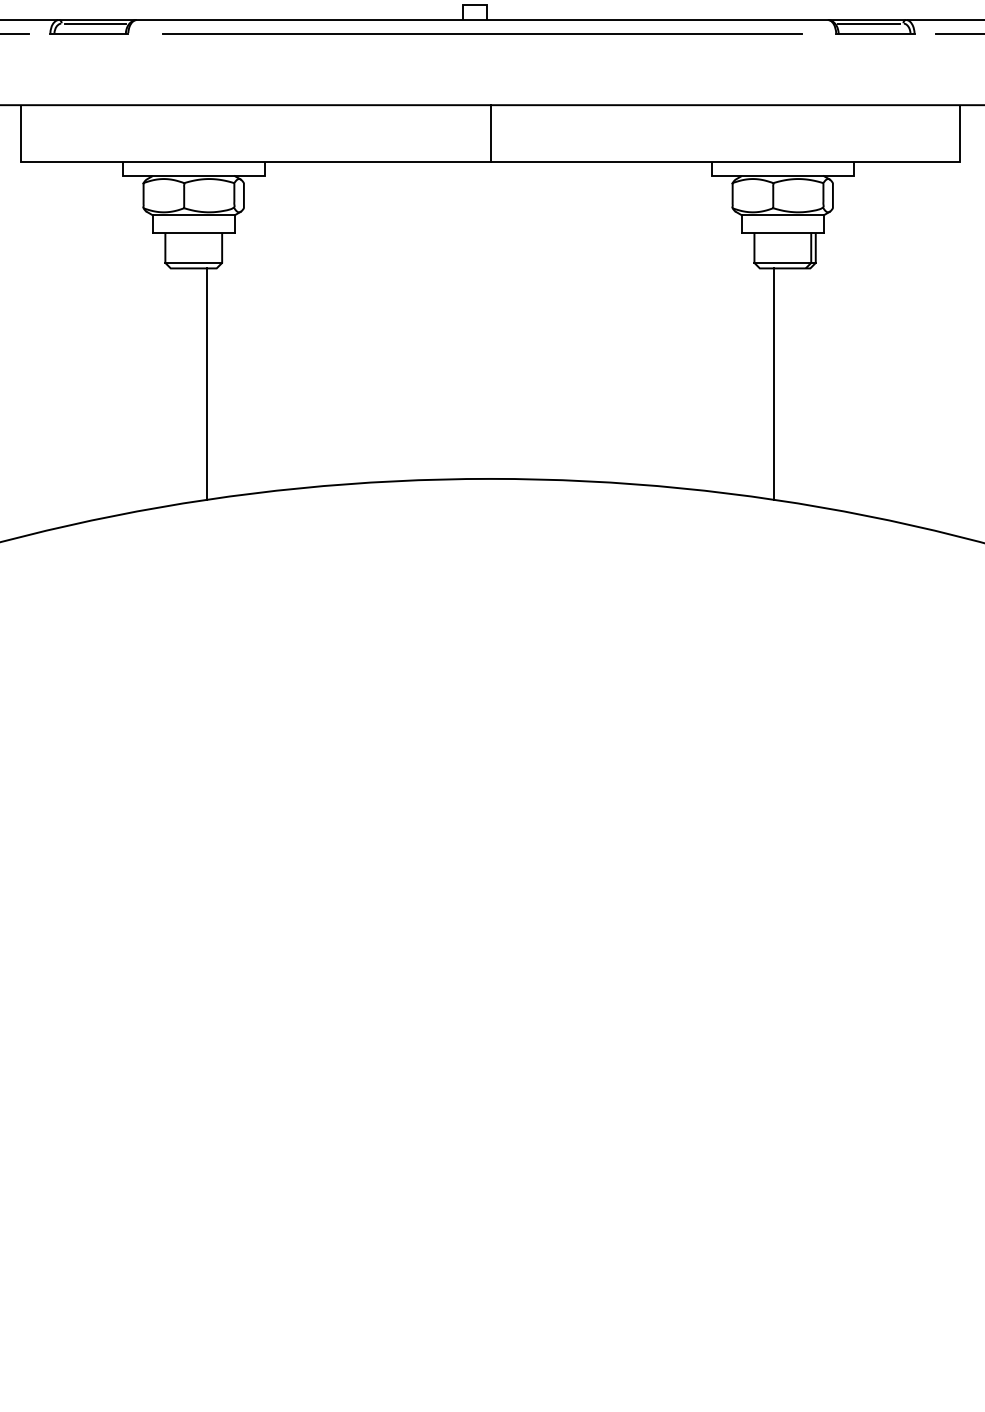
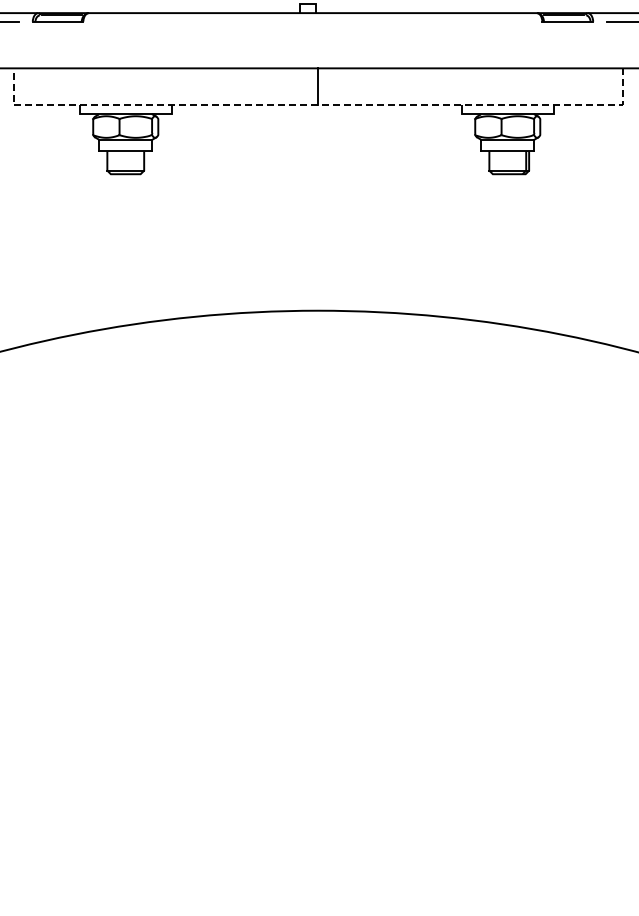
line: (481, 34) -> (312, 22), removed
line: (489, 162) -> (317, 105), solid -> dashed
line: (207, 384) -> (134, 249), removed
line: (774, 384) -> (502, 249), removed

